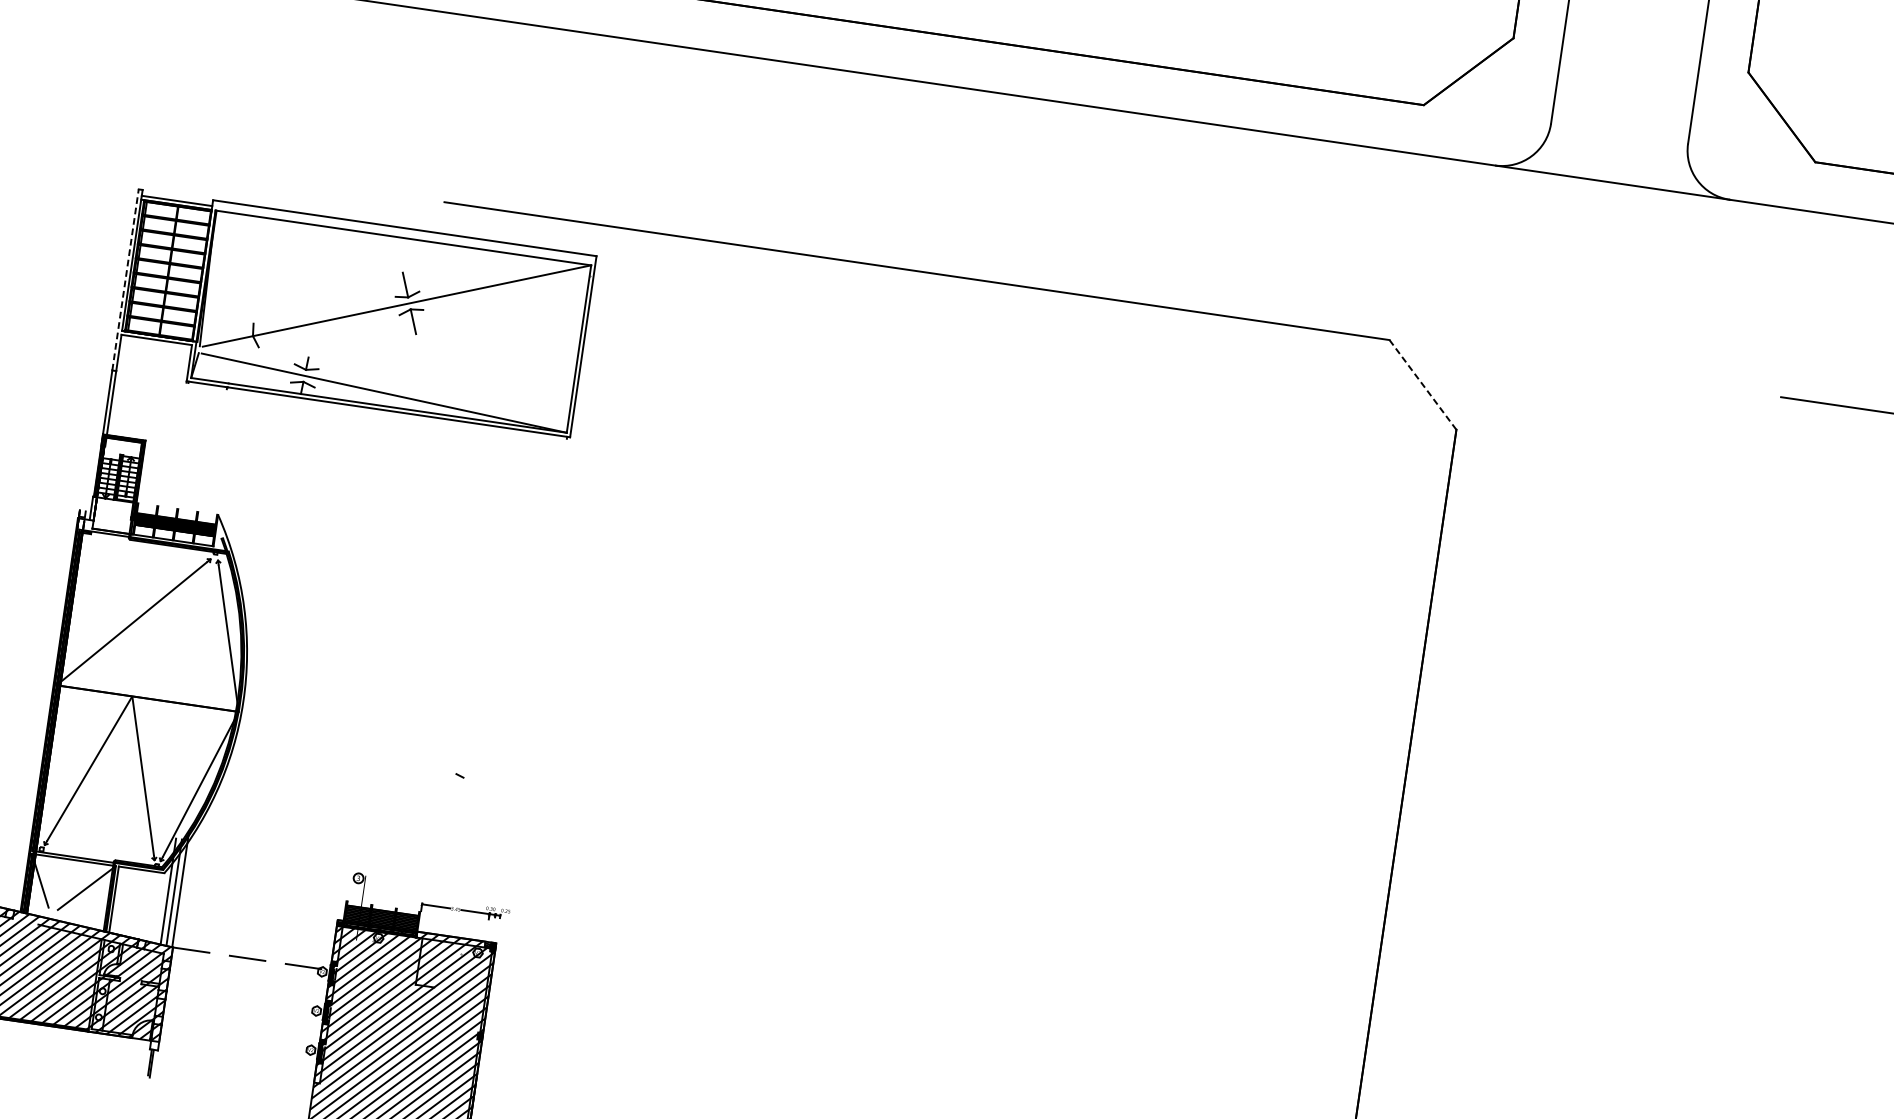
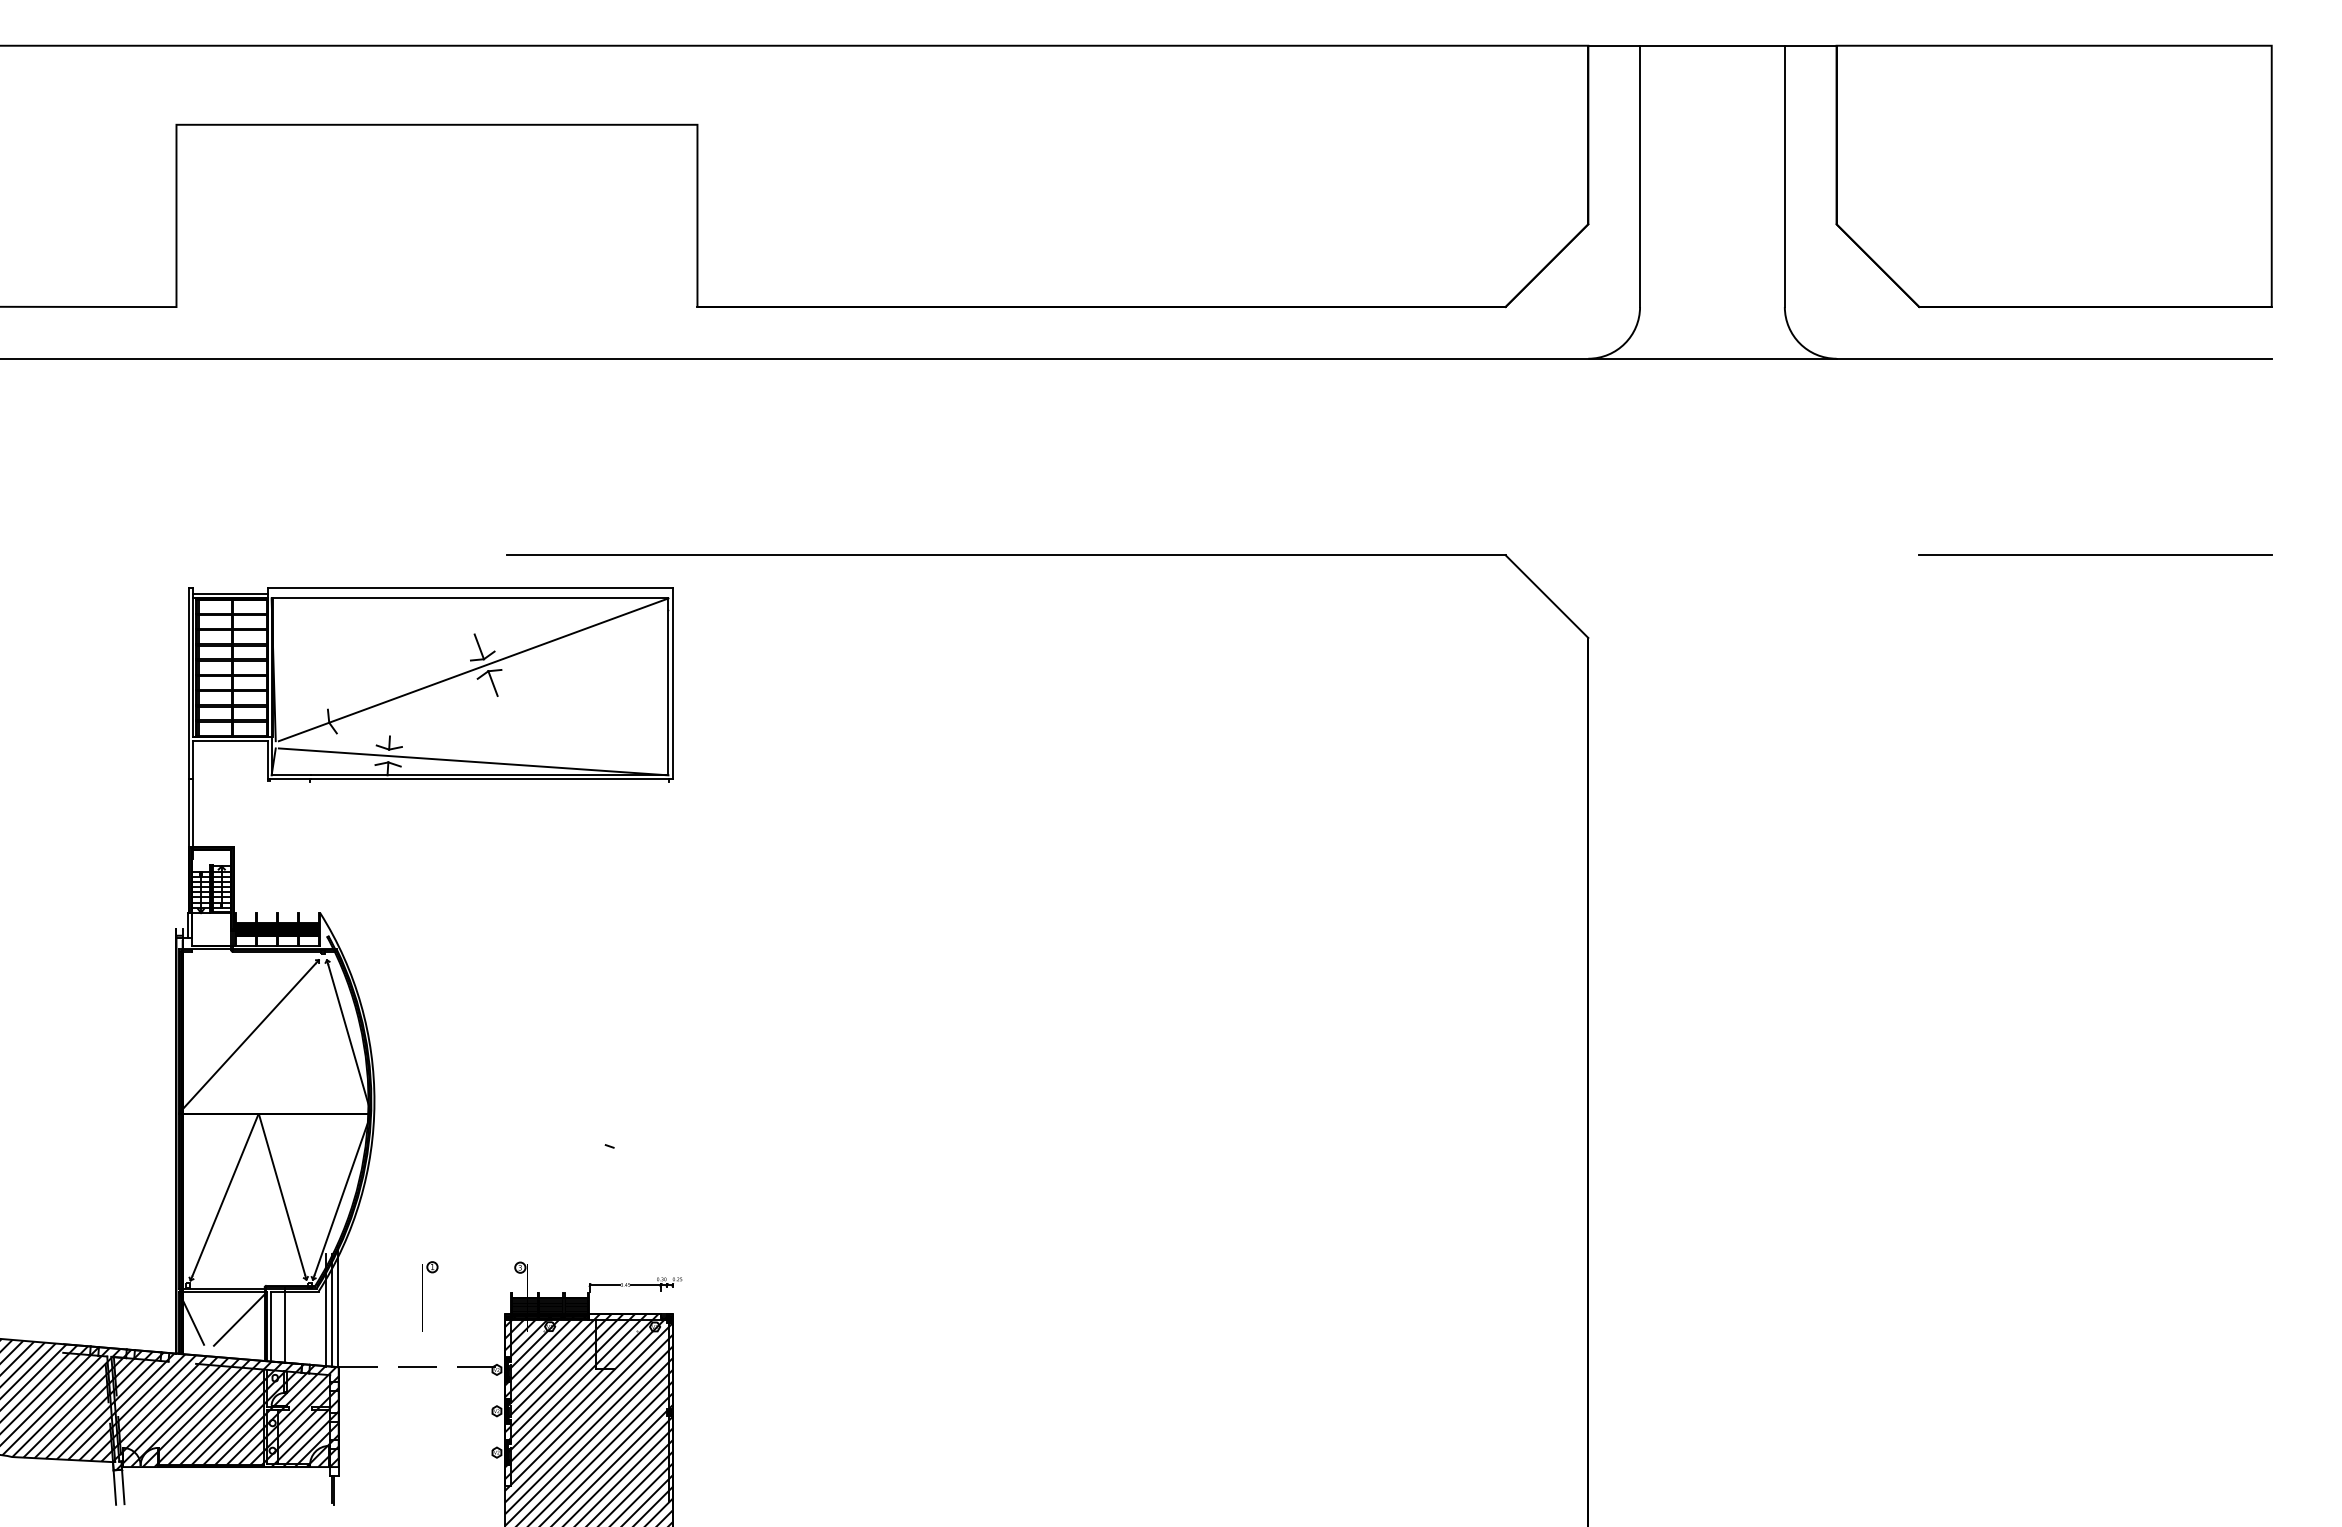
line: (125, 279) -> (188, 683), dashed -> solid
line: (1422, 384) -> (1546, 596), dashed -> solid
part: (262, 892) -> (422, 1296), added
line: (128, 899) -> (285, 1324), added

